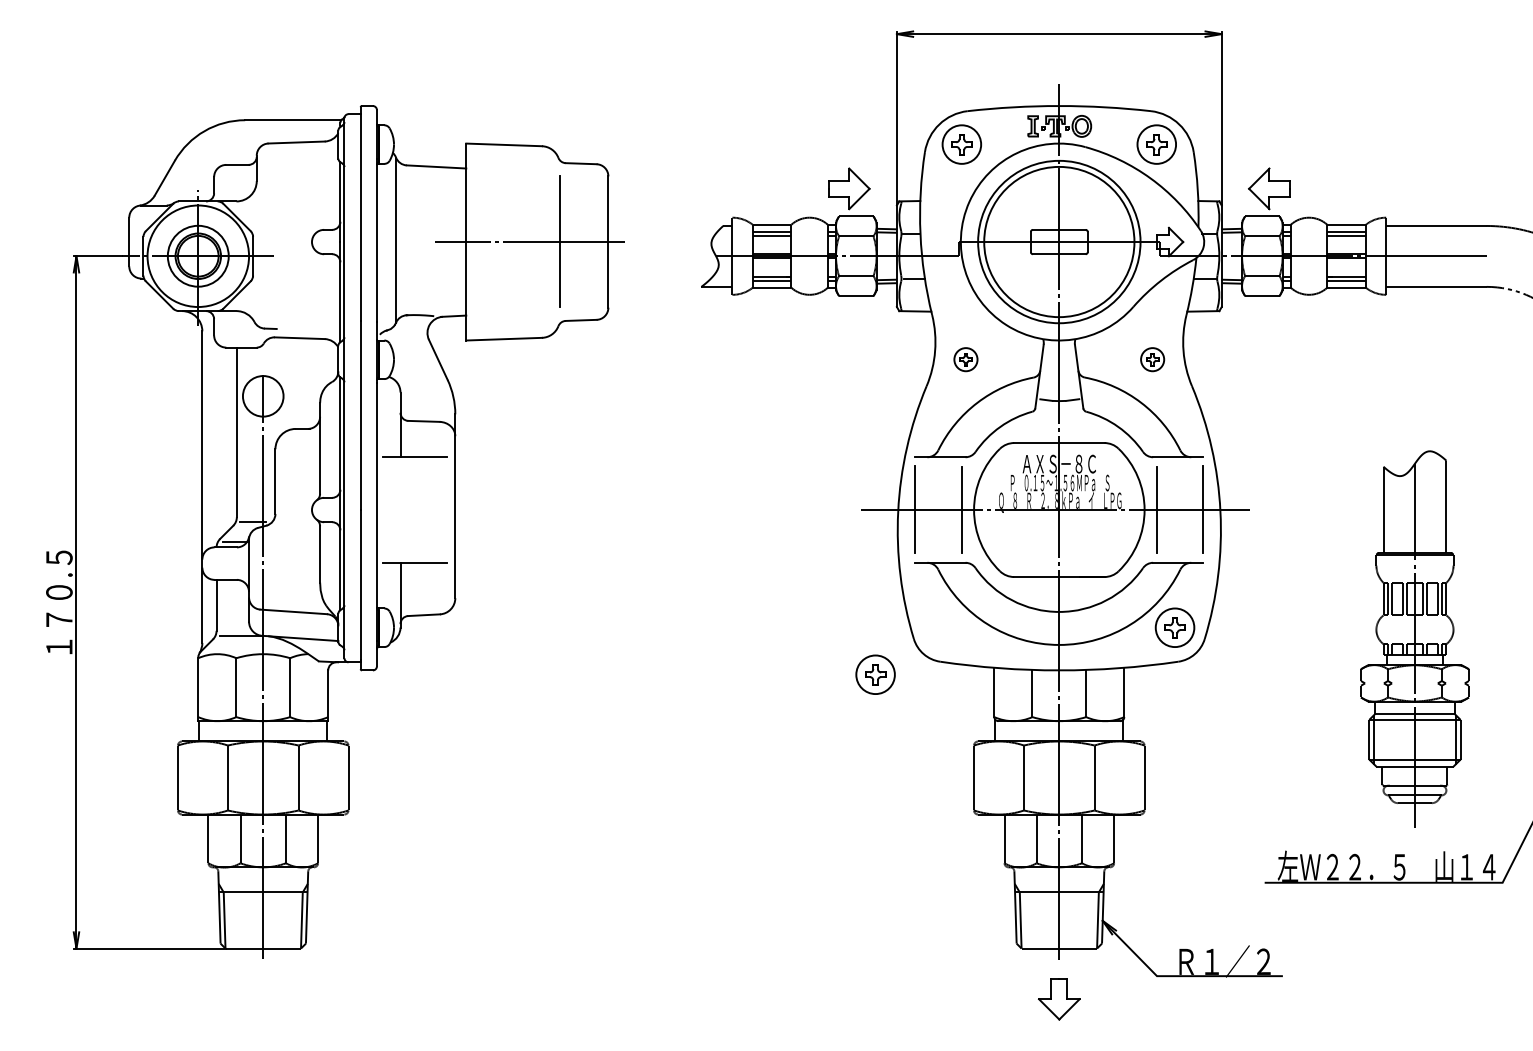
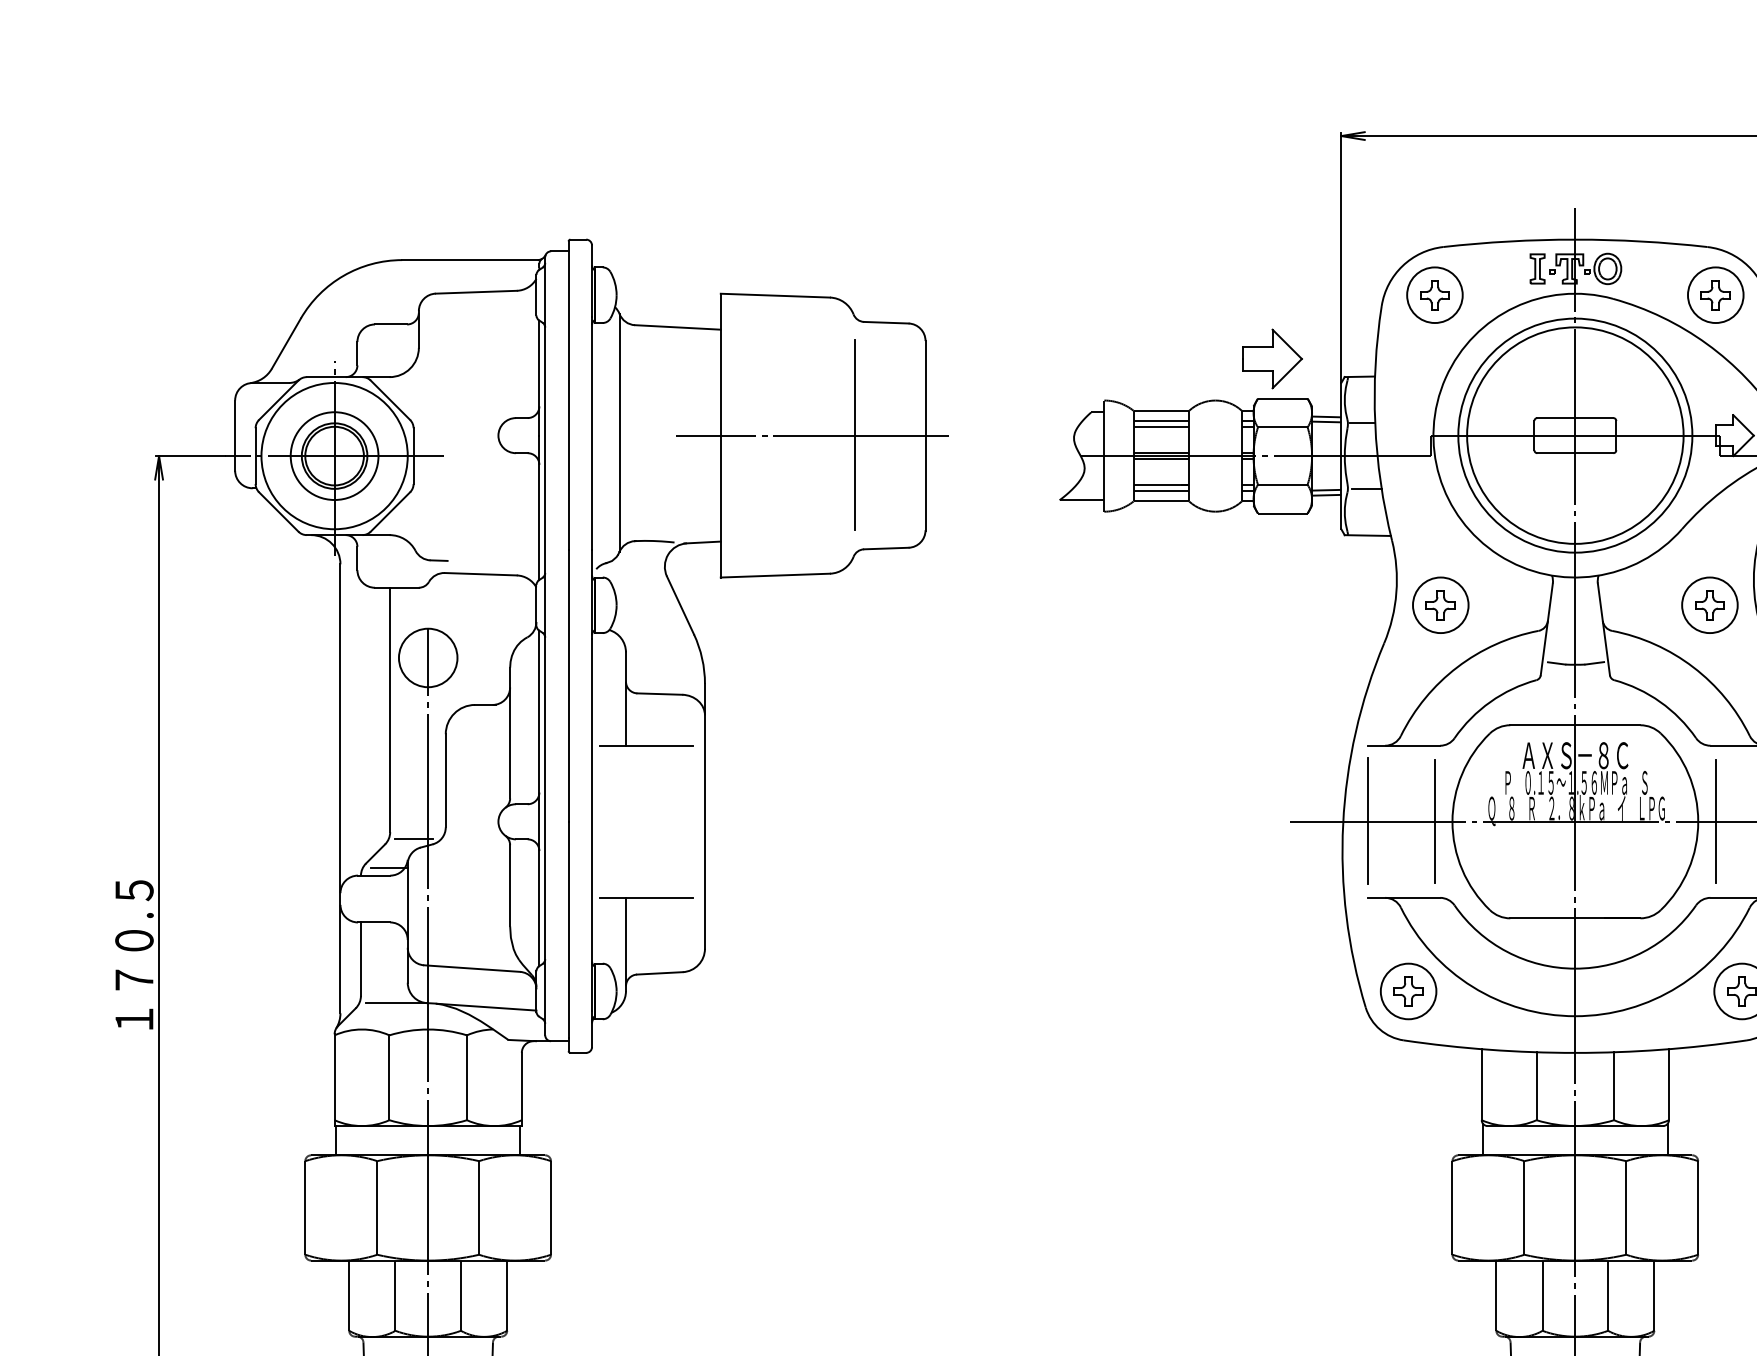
part: (965, 359) -> (1440, 604), size x1.67
part: (1152, 359) -> (1709, 604), size x1.67
part: (875, 674) -> (1408, 991), moved

